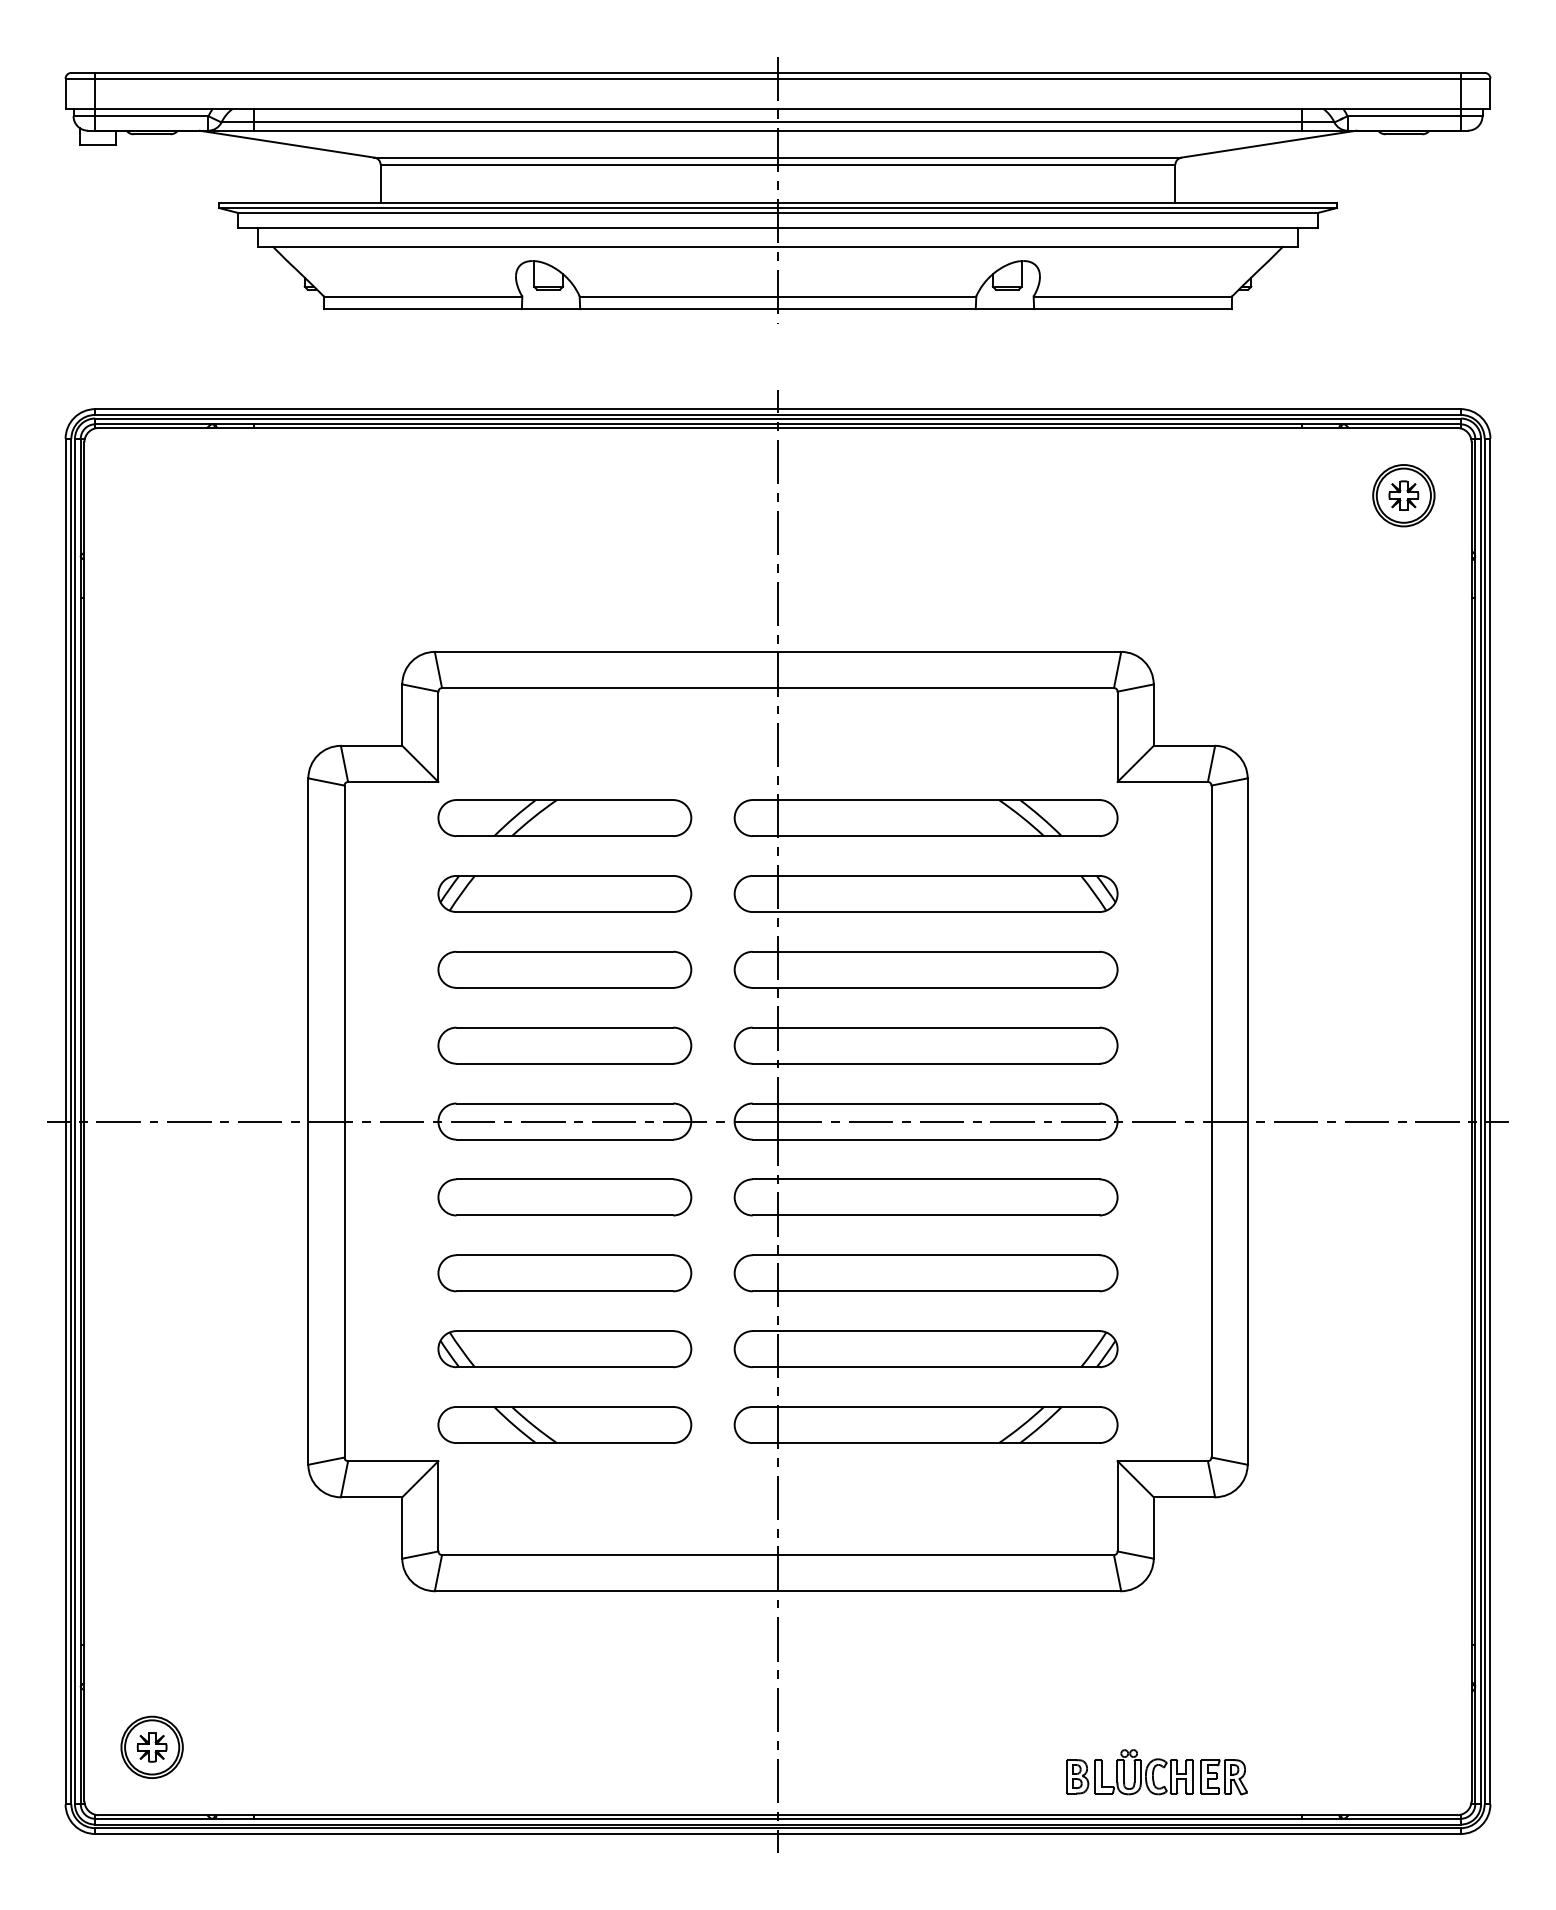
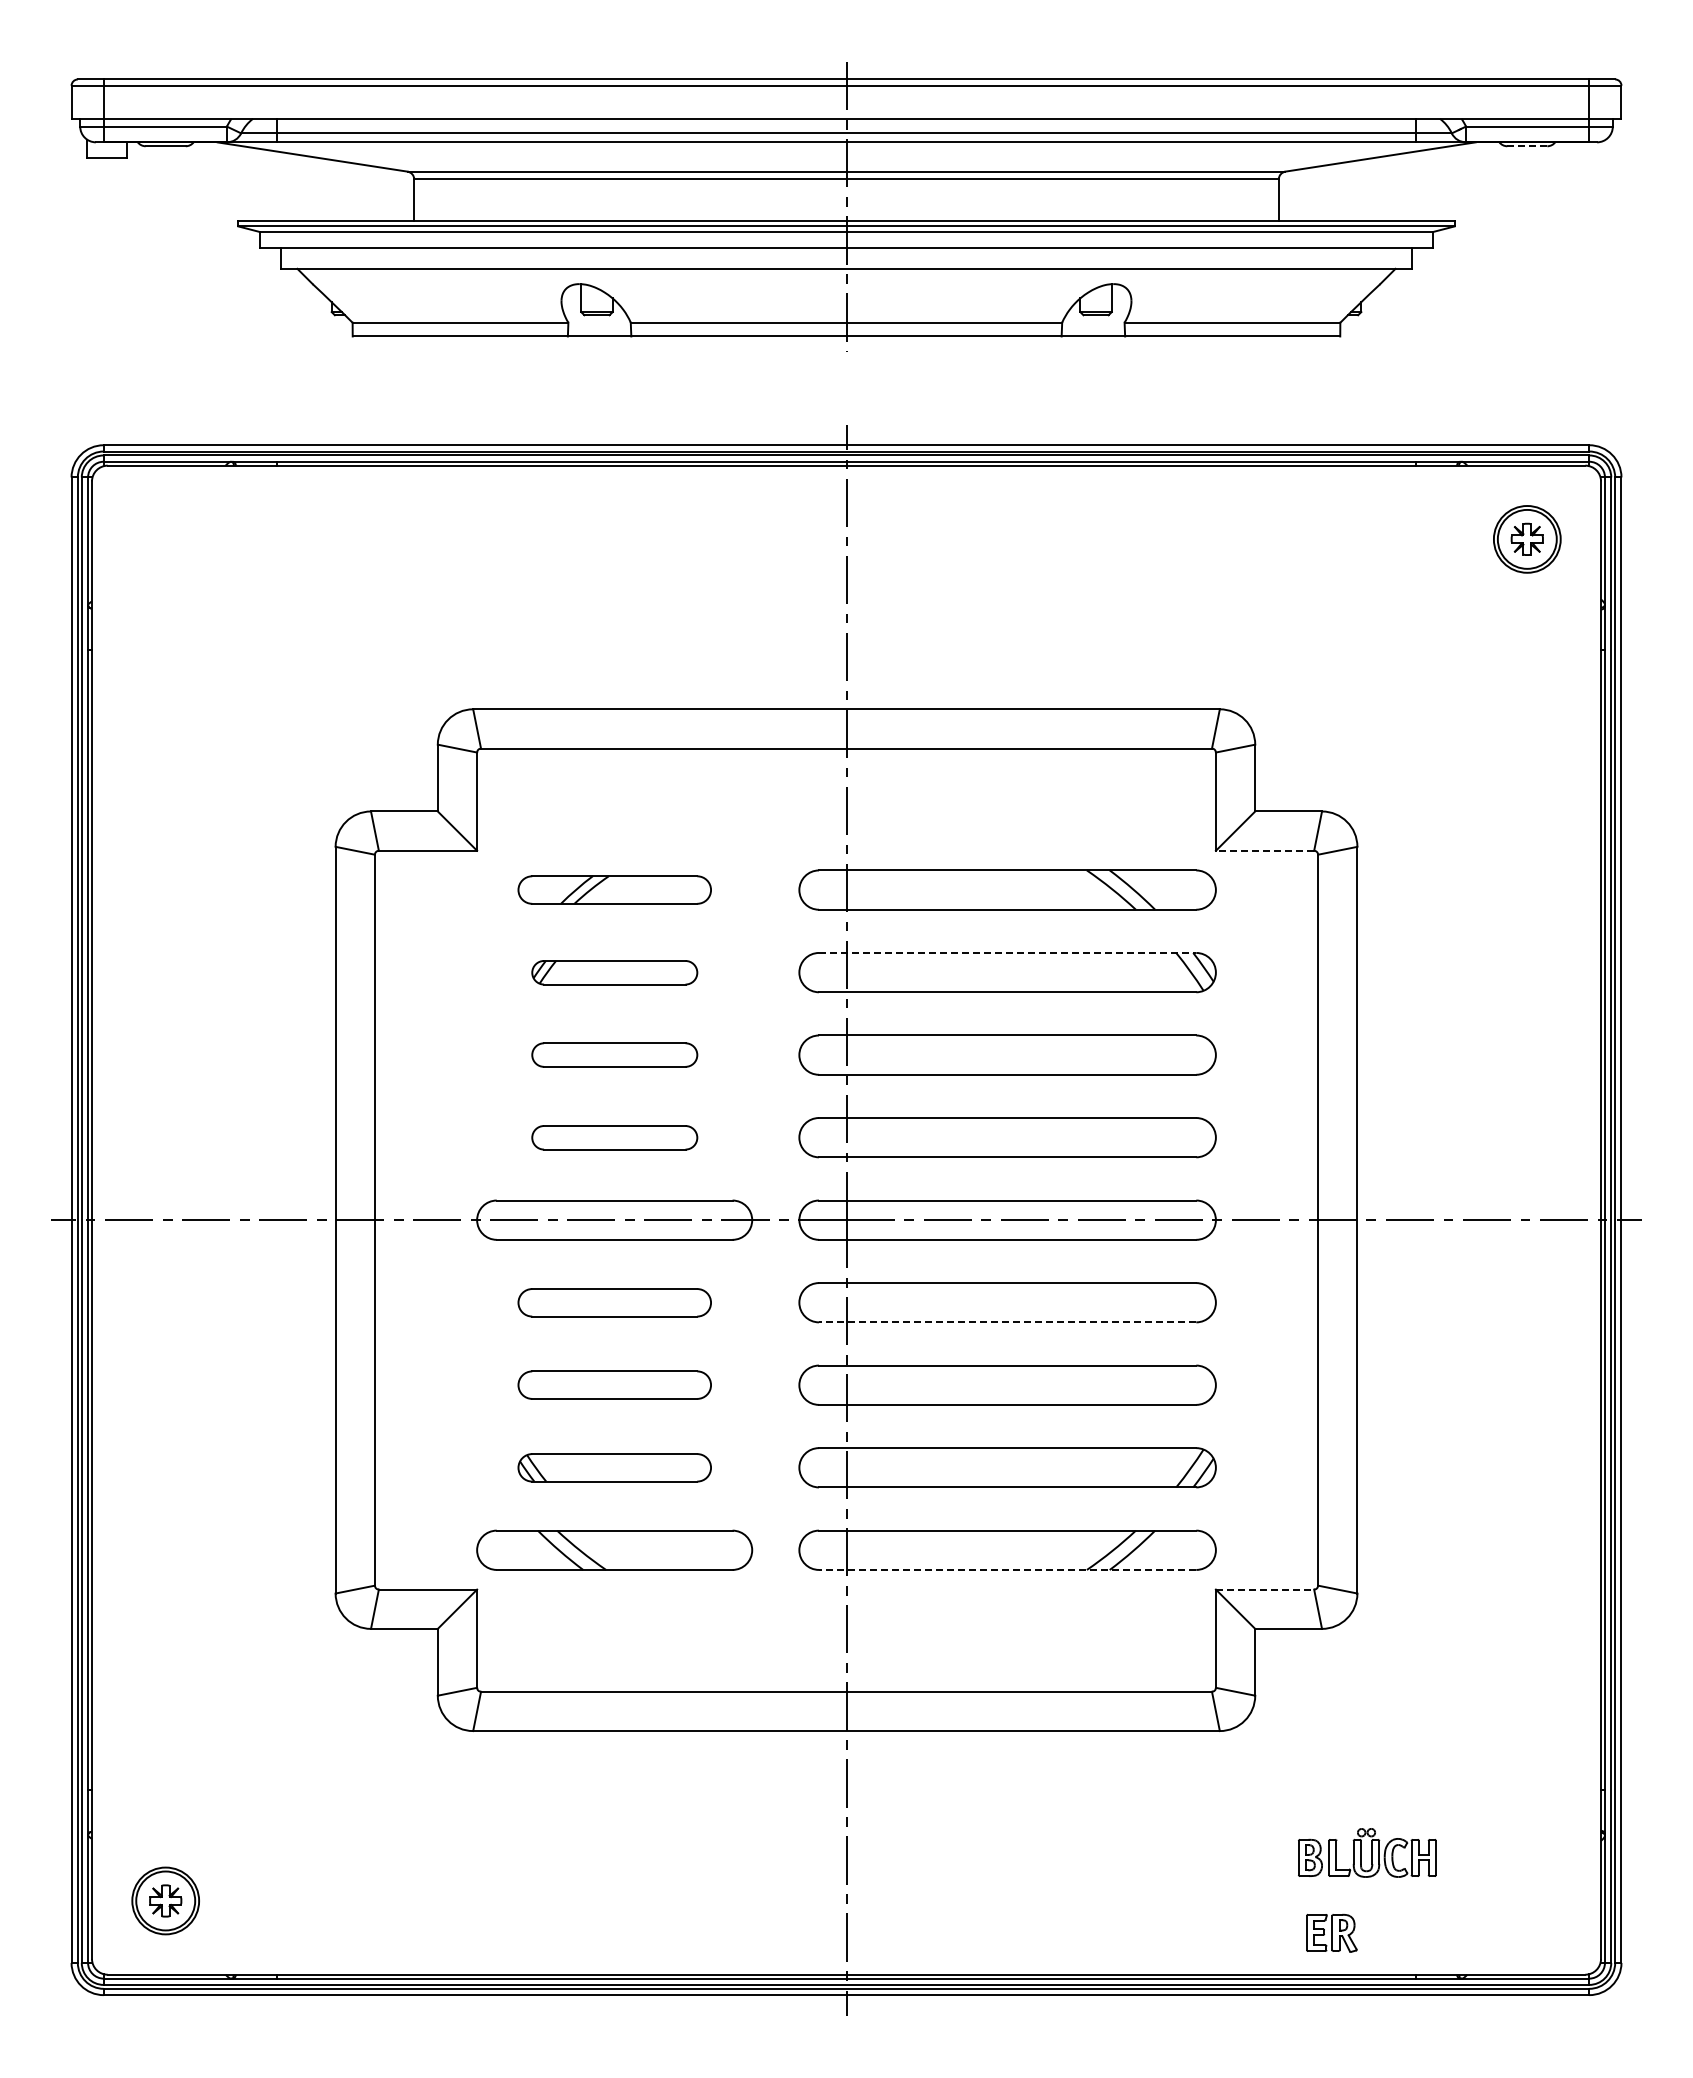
line: (1403, 134) -> (1526, 146), solid -> dashed
line: (1162, 781) -> (1264, 850), solid -> dashed
part: (564, 817) -> (614, 889), size x0.7
line: (926, 875) -> (1007, 952), solid -> dashed
part: (564, 893) -> (614, 972), size x0.6
part: (564, 969) -> (614, 1054), size x0.6
part: (564, 1045) -> (614, 1137), size x0.6
part: (564, 1197) -> (614, 1302), size x0.7
line: (926, 1215) -> (1007, 1322), solid -> dashed
part: (564, 1272) -> (614, 1384), size x0.7
part: (564, 1348) -> (614, 1467), size x0.7
line: (926, 1442) -> (1007, 1569), solid -> dashed
line: (1163, 1461) -> (1265, 1589), solid -> dashed
part: (1130, 1771) -> (1367, 1852), moved

